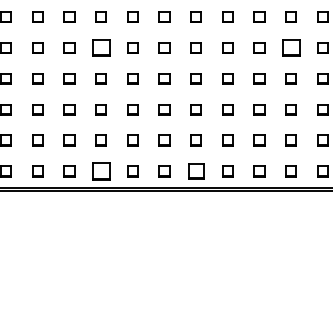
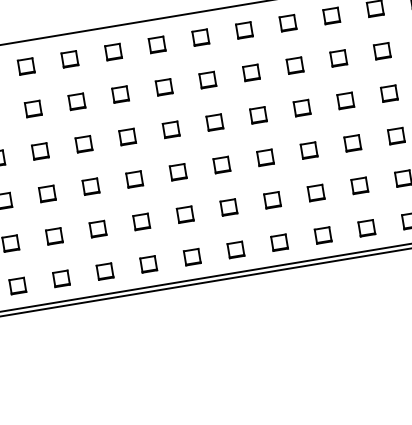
part: (100, 47) -> (32, 108), size x0.62
part: (290, 47) -> (294, 64), size x0.62
part: (100, 171) -> (60, 279), size x0.62
part: (195, 171) -> (191, 257), size x0.71

